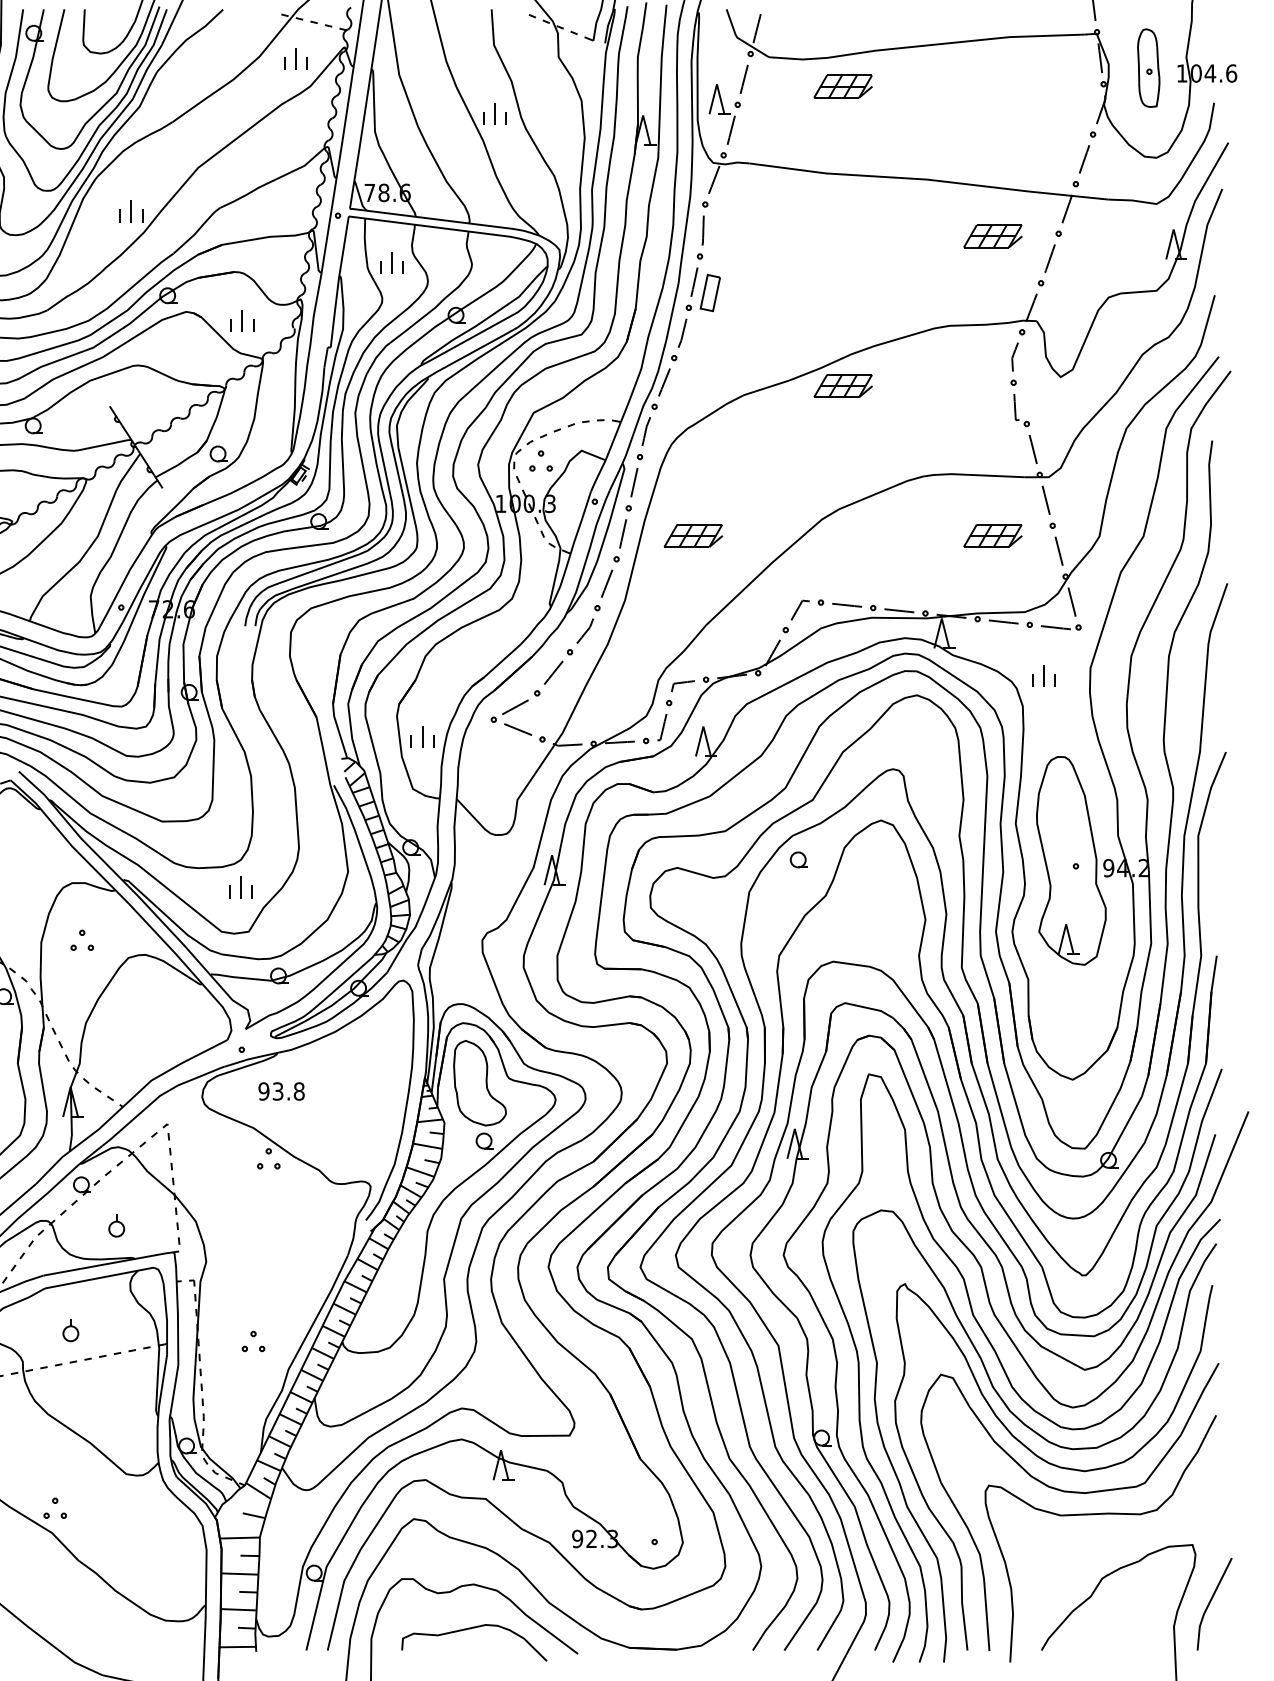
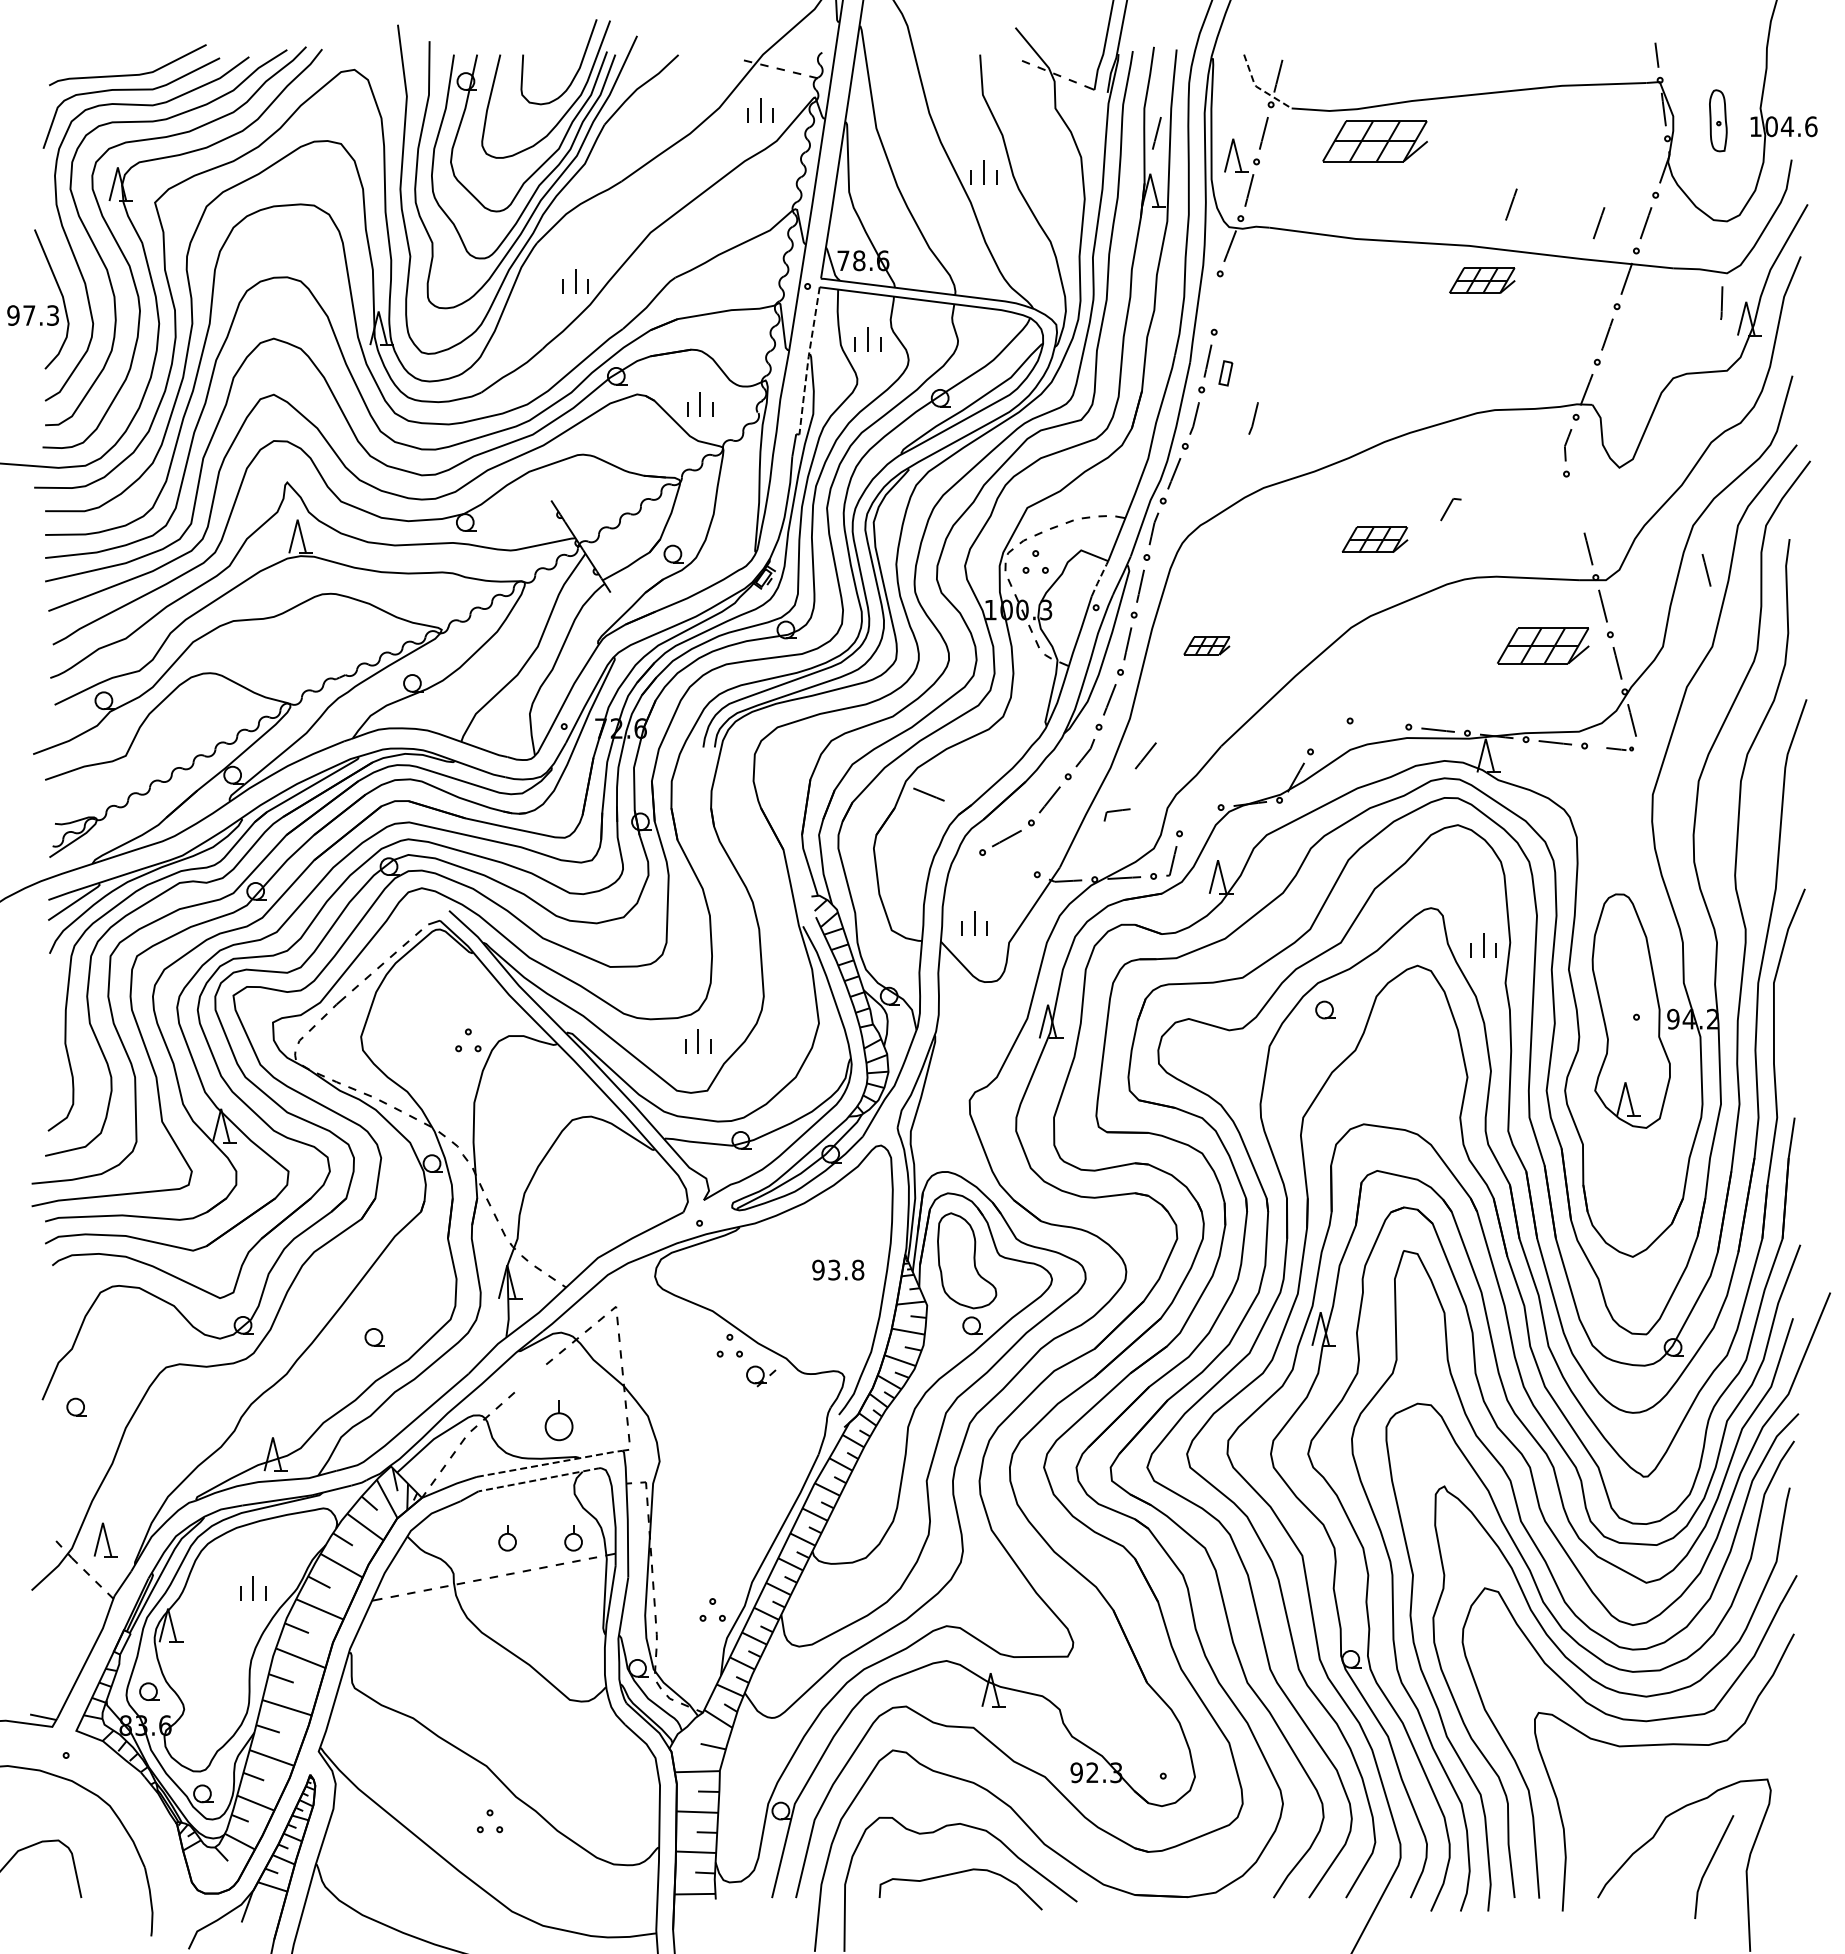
line: (739, 39) -> (1258, 88), solid -> dashed
part: (1148, 67) -> (1718, 120), size x0.7
line: (648, 79) -> (1156, 133), added
part: (842, 86) -> (1374, 141), size x1.6
line: (964, 142) -> (1511, 204), added
line: (1042, 159) -> (1598, 223), added
line: (702, 230) -> (1721, 302), moved
part: (993, 236) -> (1482, 280), moved
line: (338, 281) -> (808, 360), solid -> dashed
part: (710, 293) -> (1225, 373), size x0.6
line: (734, 333) -> (1253, 418), added
part: (842, 385) -> (1374, 539), moved
part: (1021, 409) -> (1575, 504), removed
line: (1138, 468) -> (1706, 570), added
line: (598, 474) -> (1100, 577), solid -> dashed
part: (693, 535) -> (1206, 645), size x0.7
part: (993, 535) -> (1543, 645), size x1.4
line: (847, 604) -> (1379, 723), removed
part: (799, 610) -> (1450, 509), moved
part: (1060, 627) -> (1619, 748), size x0.6
line: (638, 633) -> (1145, 755), added
part: (1043, 676) -> (1483, 945), moved
part: (682, 685) -> (1116, 814), moved
line: (517, 729) -> (928, 794), moved
part: (422, 736) -> (974, 923), moved
part: (82, 940) -> (468, 1040), moved
text: (281, 1090) -> (838, 1269), moved
part: (86, 1186) -> (761, 1376), moved
part: (116, 1226) -> (558, 1421), size x1.6
line: (109, 1263) -> (550, 1463), solid -> dashed
line: (100, 1277) -> (540, 1479), solid -> dashed
part: (129, 1330) -> (573, 1538), added
part: (253, 1341) -> (712, 1609), moved
part: (54, 1508) -> (489, 1821), moved
line: (1211, 1601) -> (1710, 1864), moved

